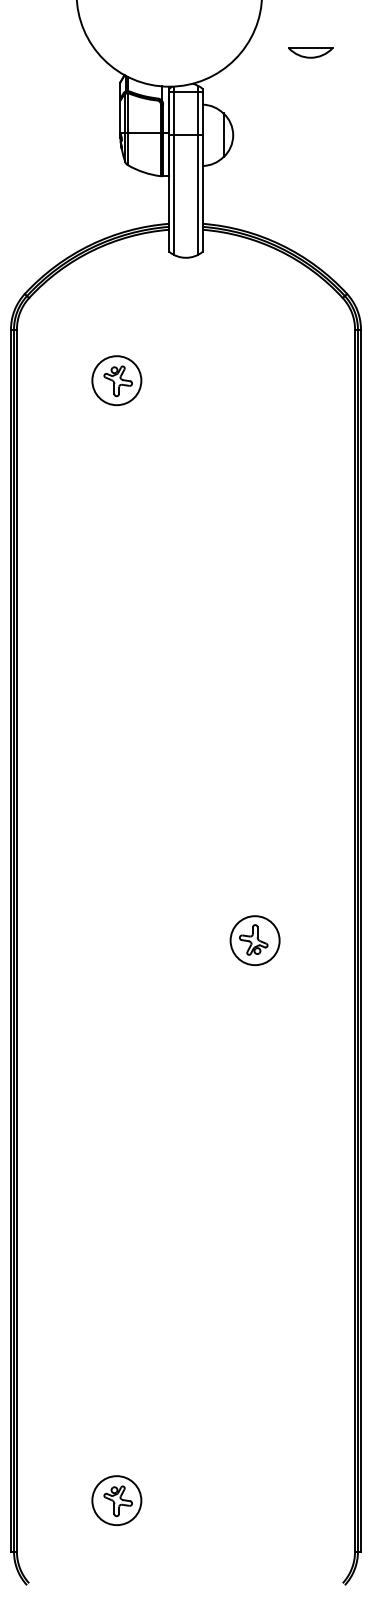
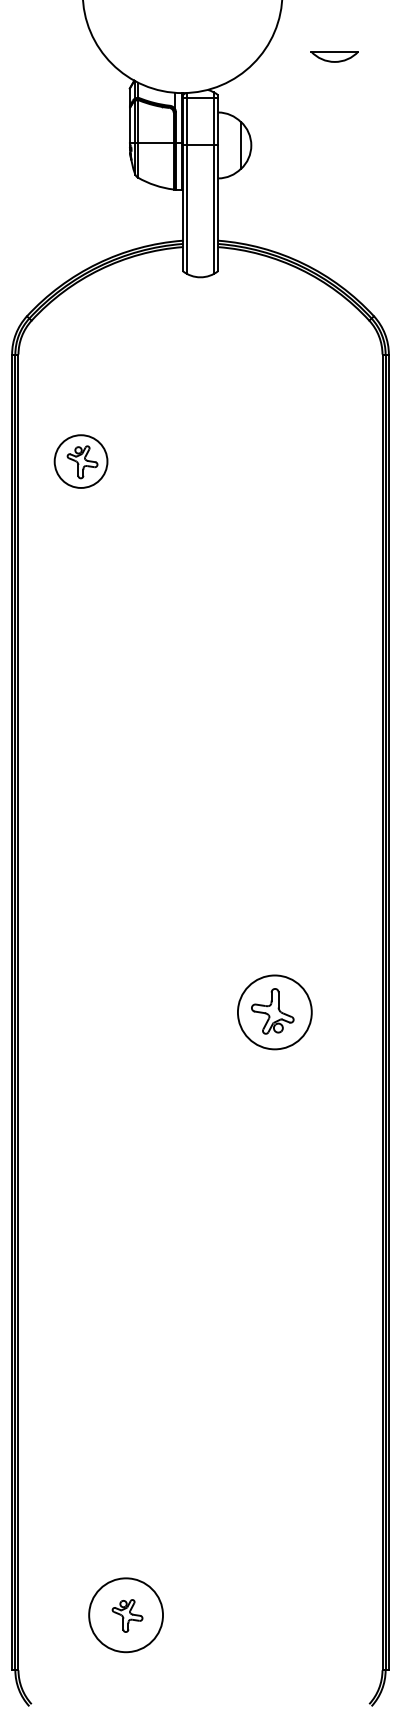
part: (116, 380) -> (80, 461), moved
part: (254, 940) -> (274, 1012), size x1.4
circle: (116, 1499) -> (125, 1614), size x1.4

